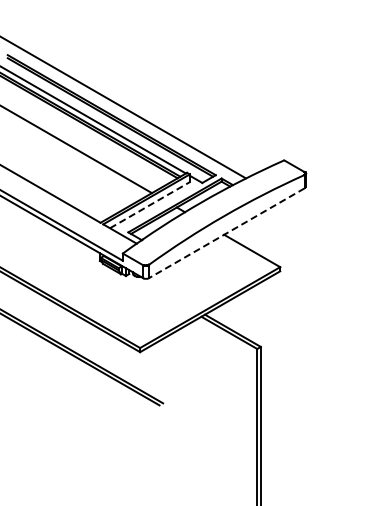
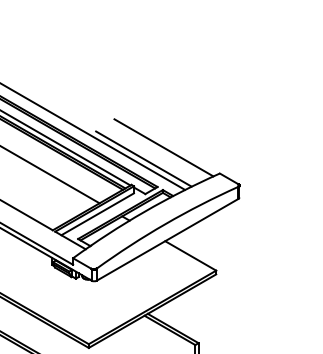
line: (222, 131) -> (163, 147), added
line: (200, 144) -> (143, 159), added
line: (150, 204) -> (98, 213), dashed -> solid
line: (226, 233) -> (167, 240), dashed -> solid

